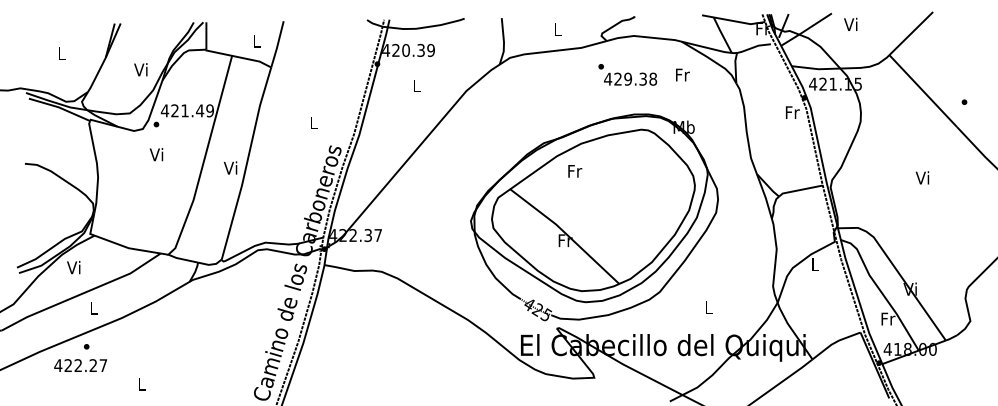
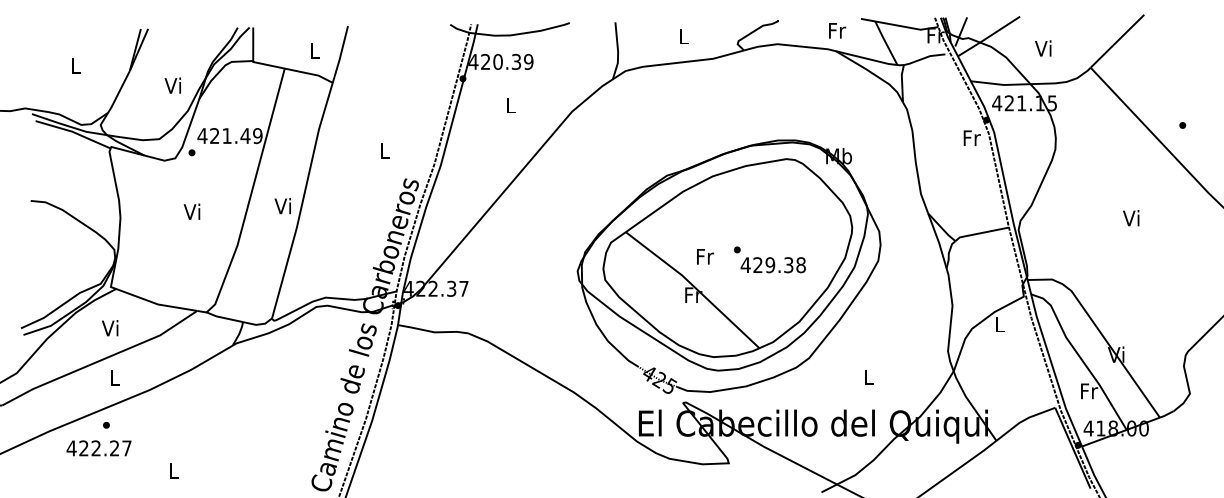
text: (850, 23) -> (1042, 47), moved
text: (627, 74) -> (769, 259), moved
text: (682, 74) -> (836, 30), moved
text: (156, 154) -> (192, 211), moved
text: (575, 171) -> (705, 256), moved
text: (73, 267) -> (109, 328), moved

